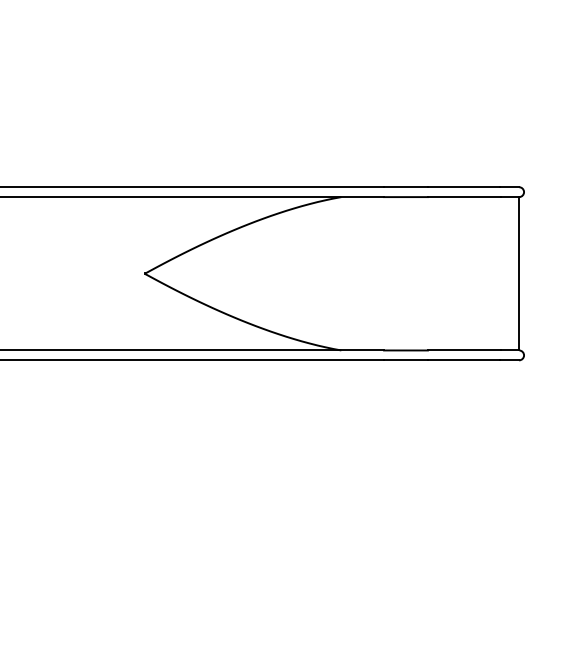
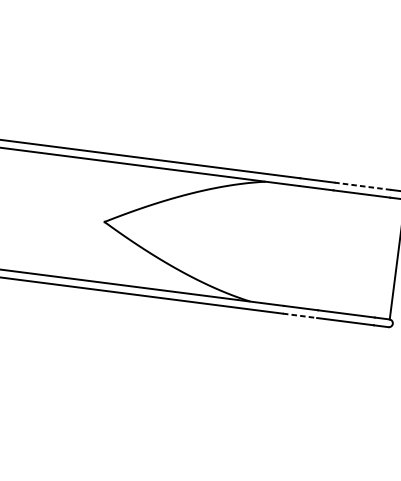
line: (463, 187) -> (362, 186), solid -> dashed
line: (405, 360) -> (299, 315), solid -> dashed

